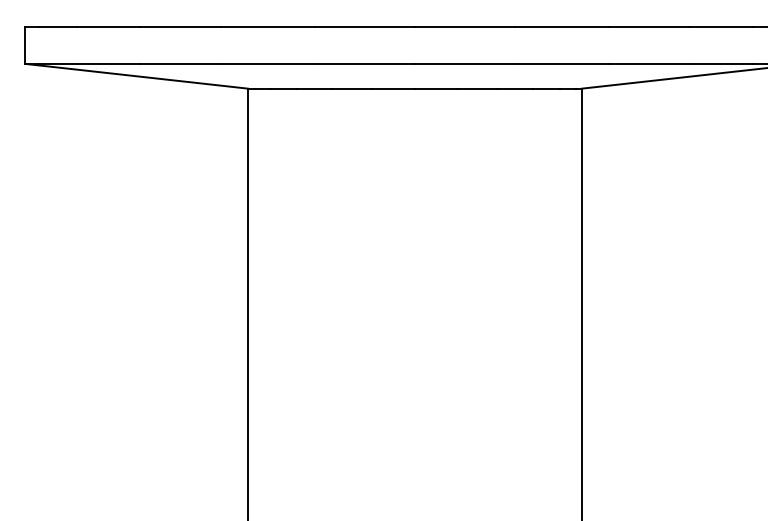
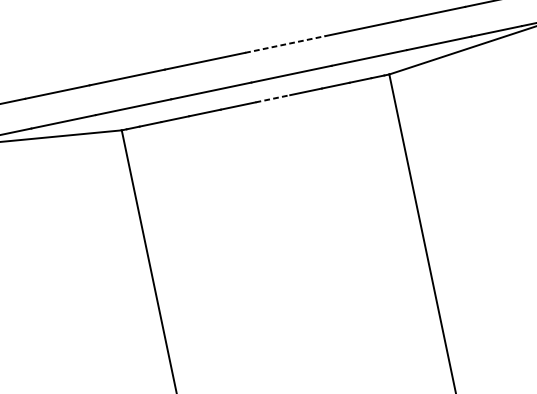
line: (465, 26) -> (285, 44), solid -> dashed
line: (436, 88) -> (272, 98), solid -> dashed

